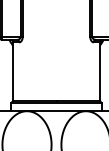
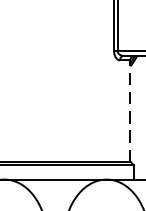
line: (99, 71) -> (129, 110), solid -> dashed

